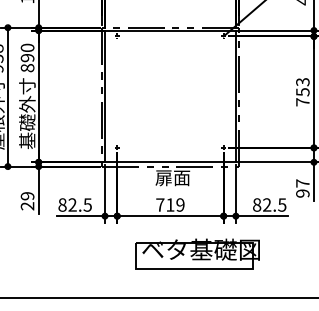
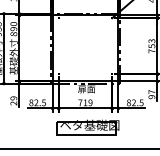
part: (196, 254) -> (87, 127), moved

